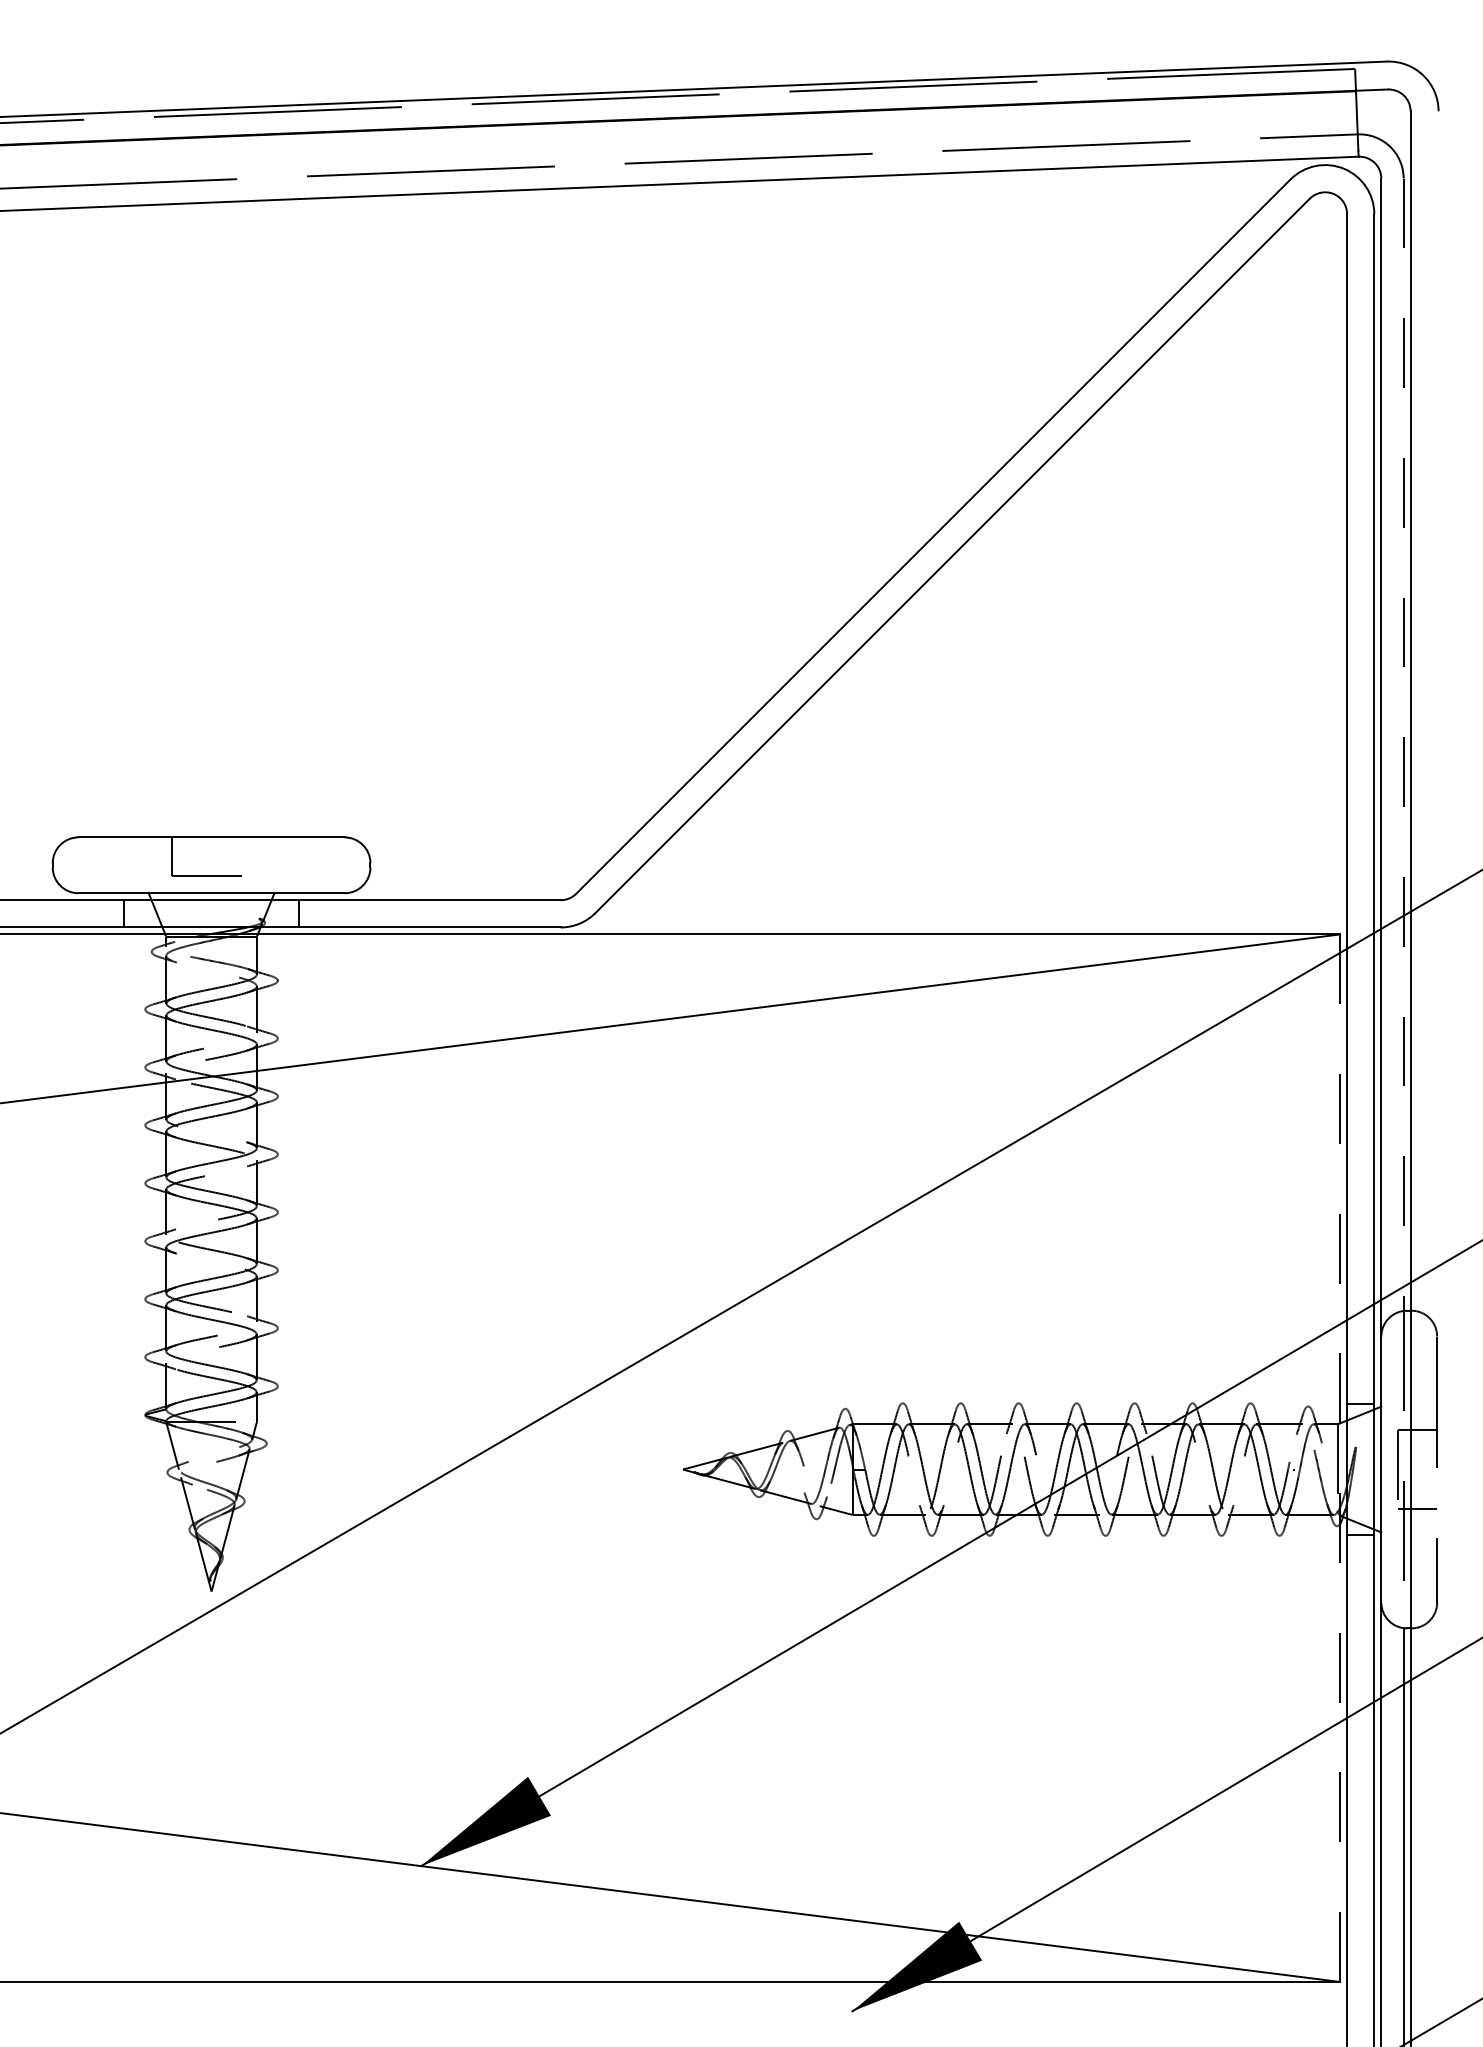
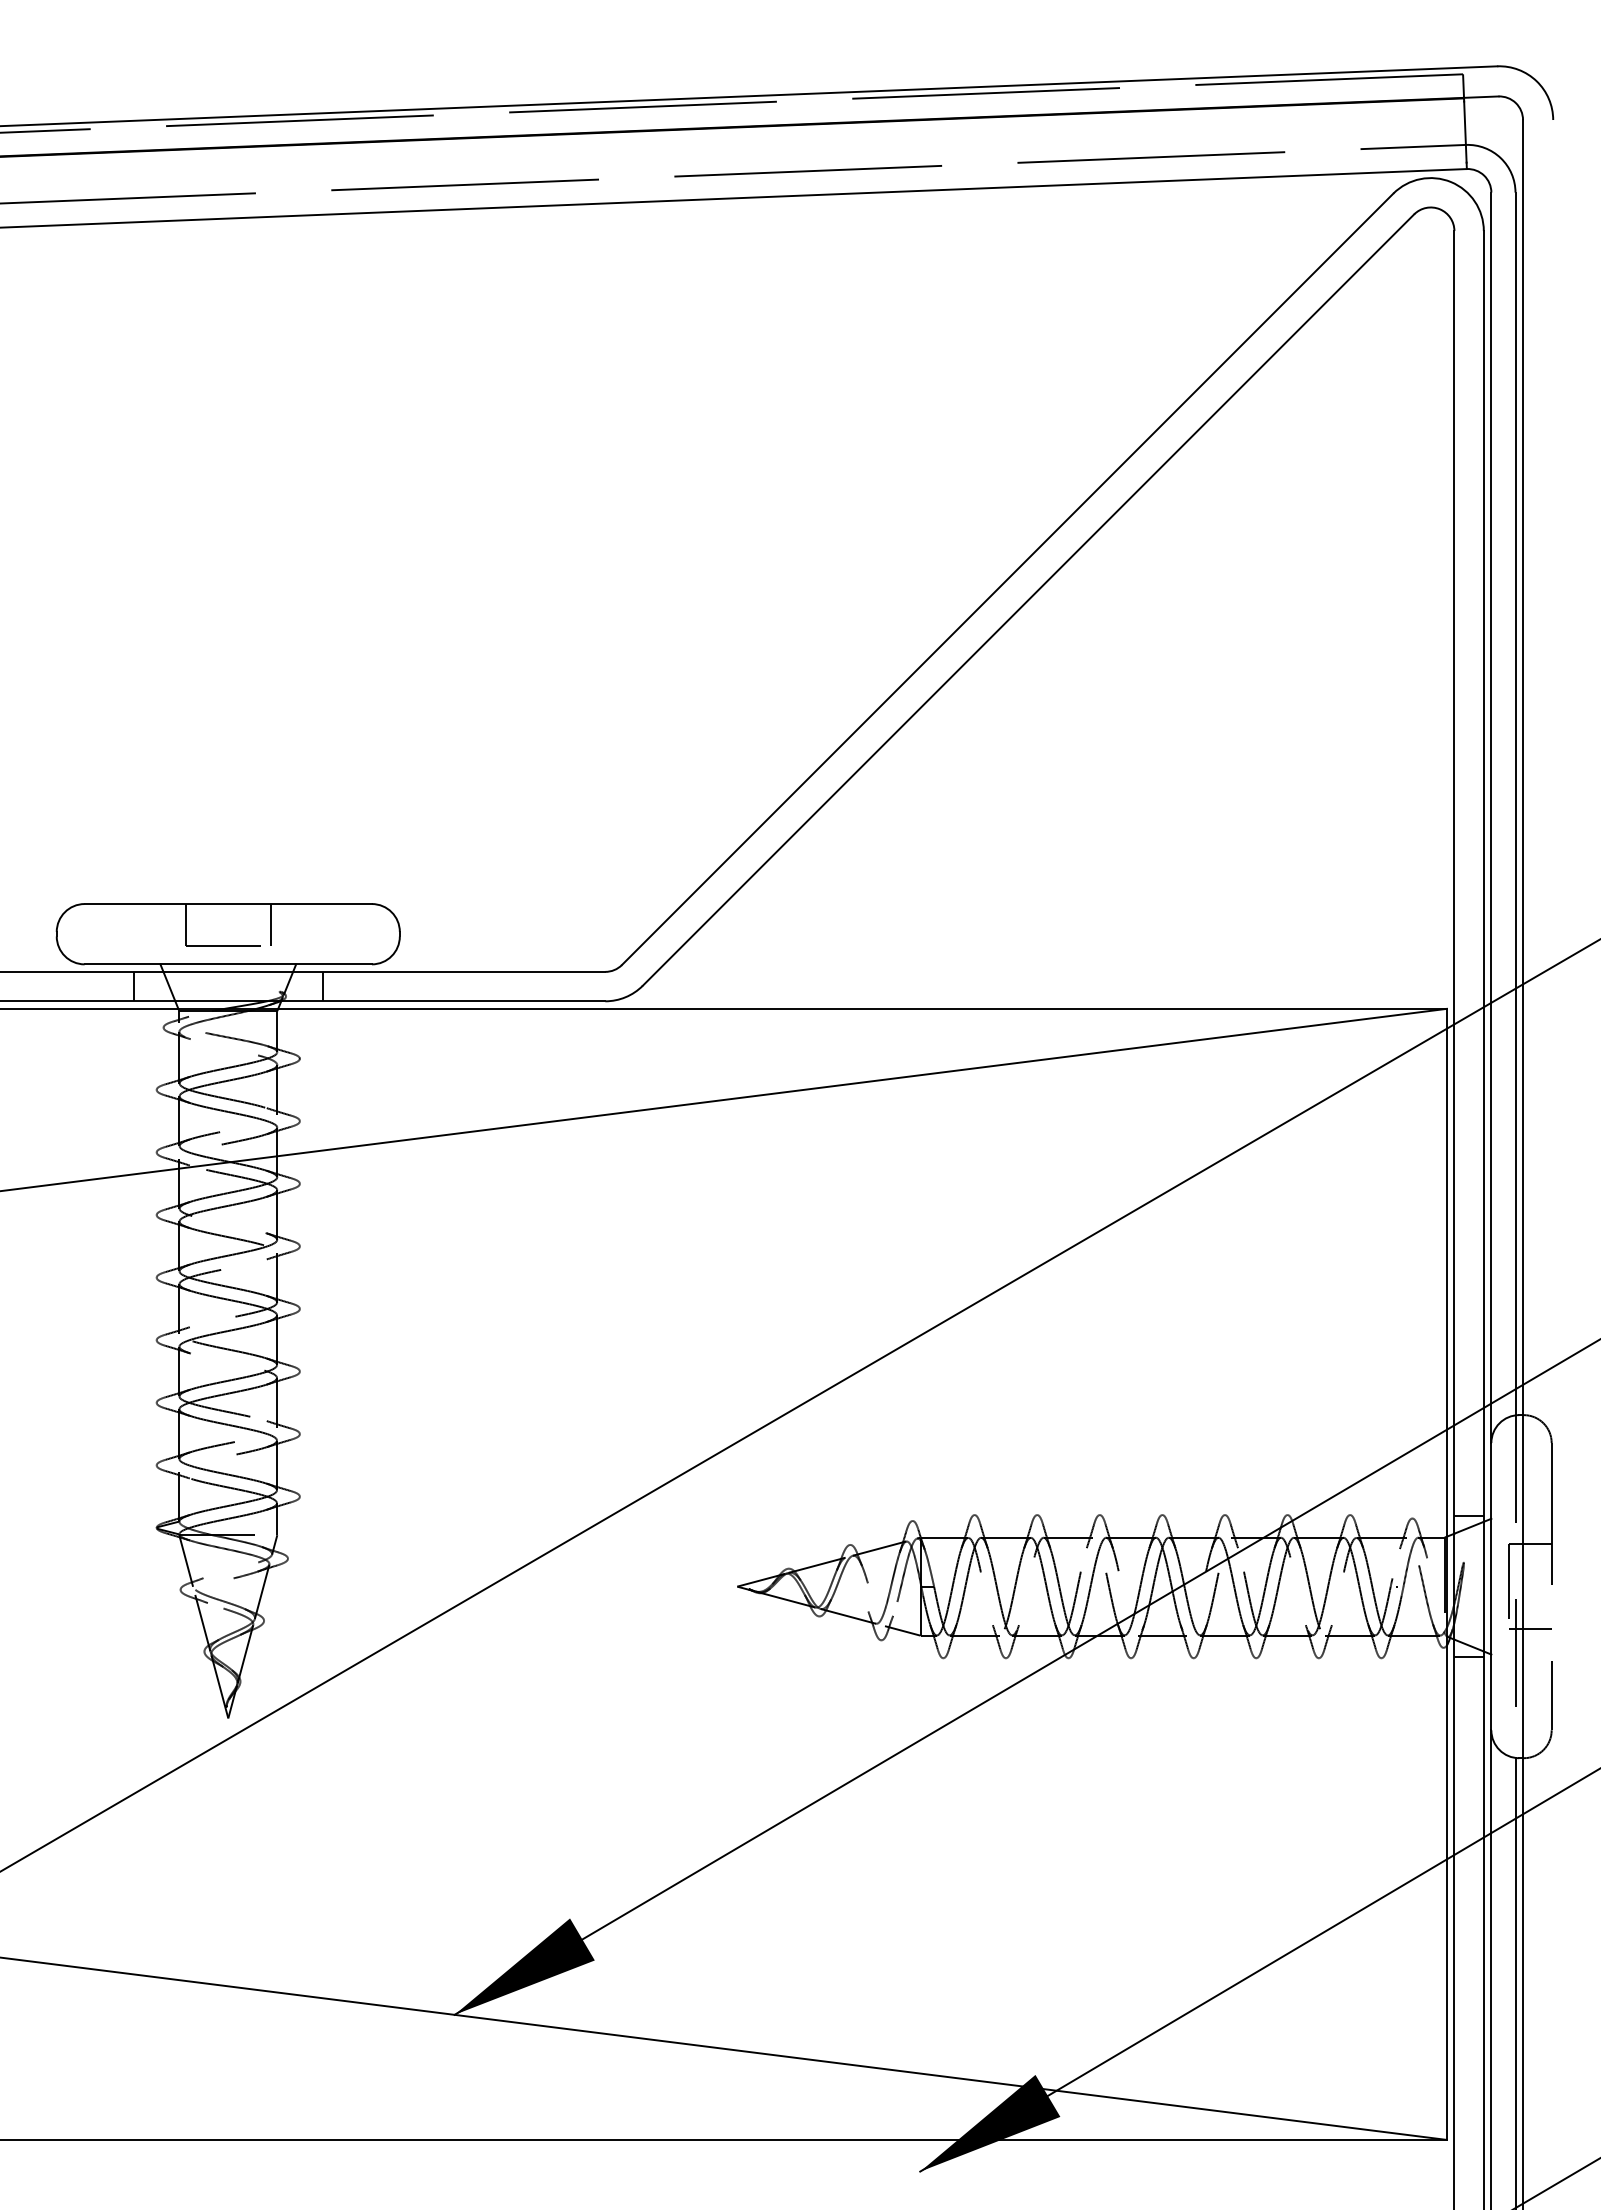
line: (1403, 745) -> (1515, 804), dashed -> solid
line: (250, 857) -> (270, 925), added
line: (1339, 1458) -> (1446, 1574), dashed -> solid

